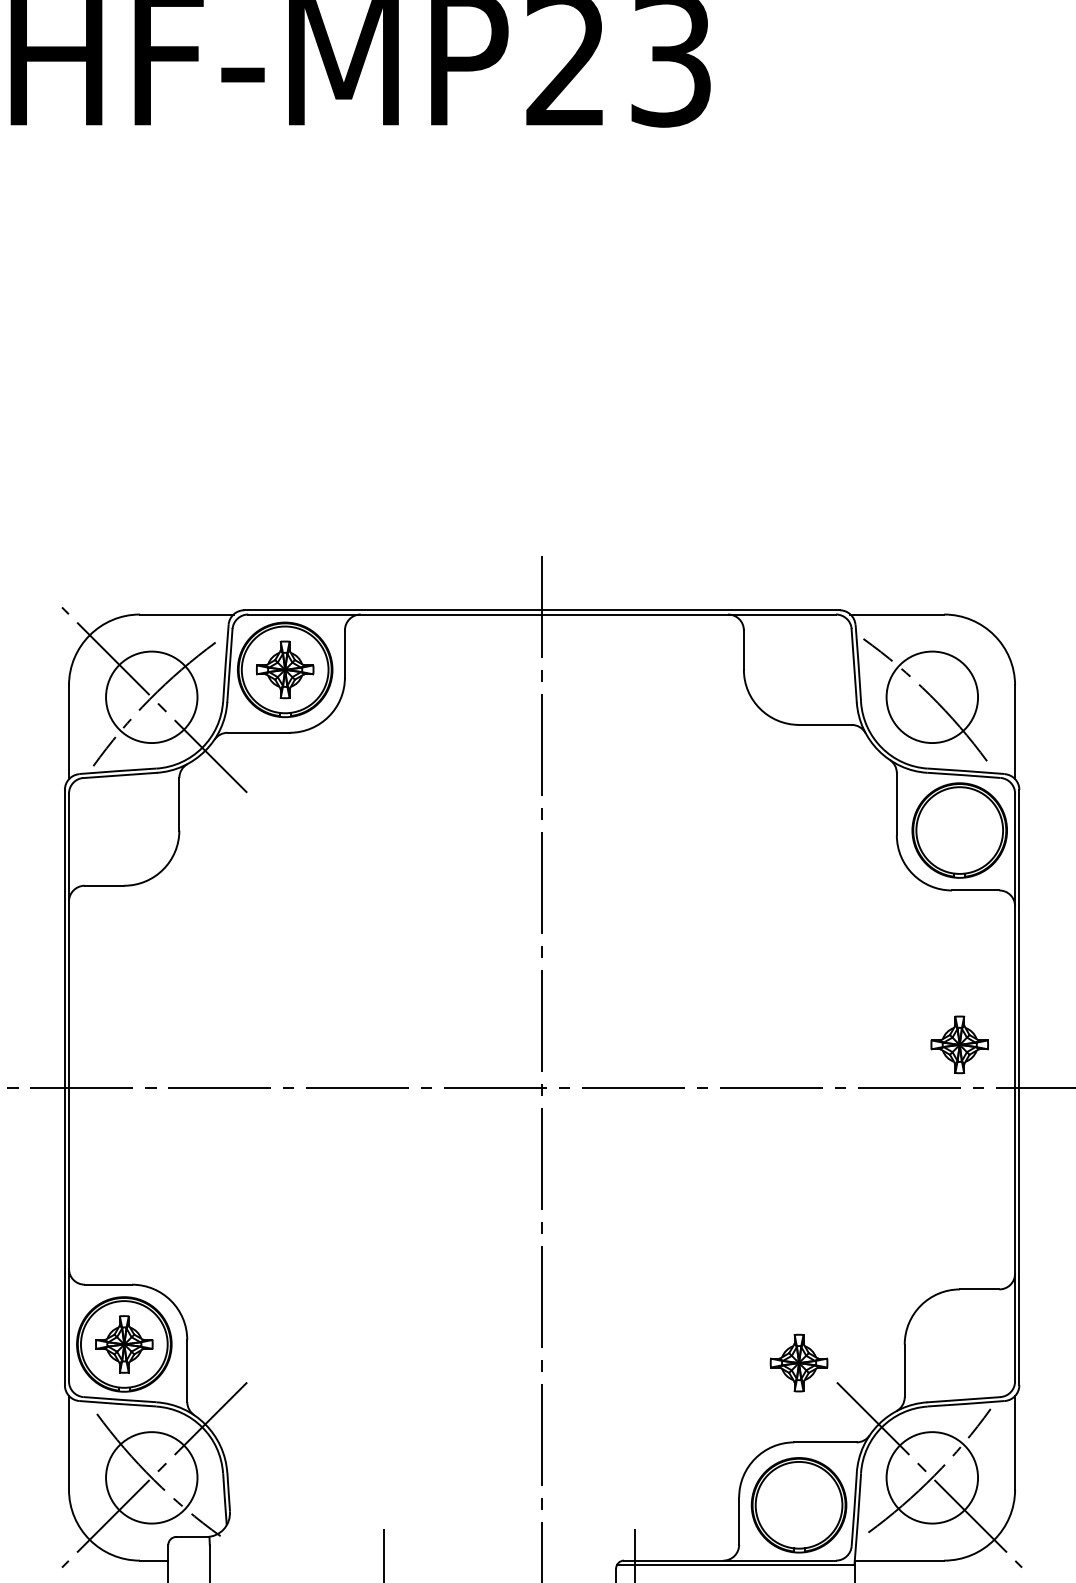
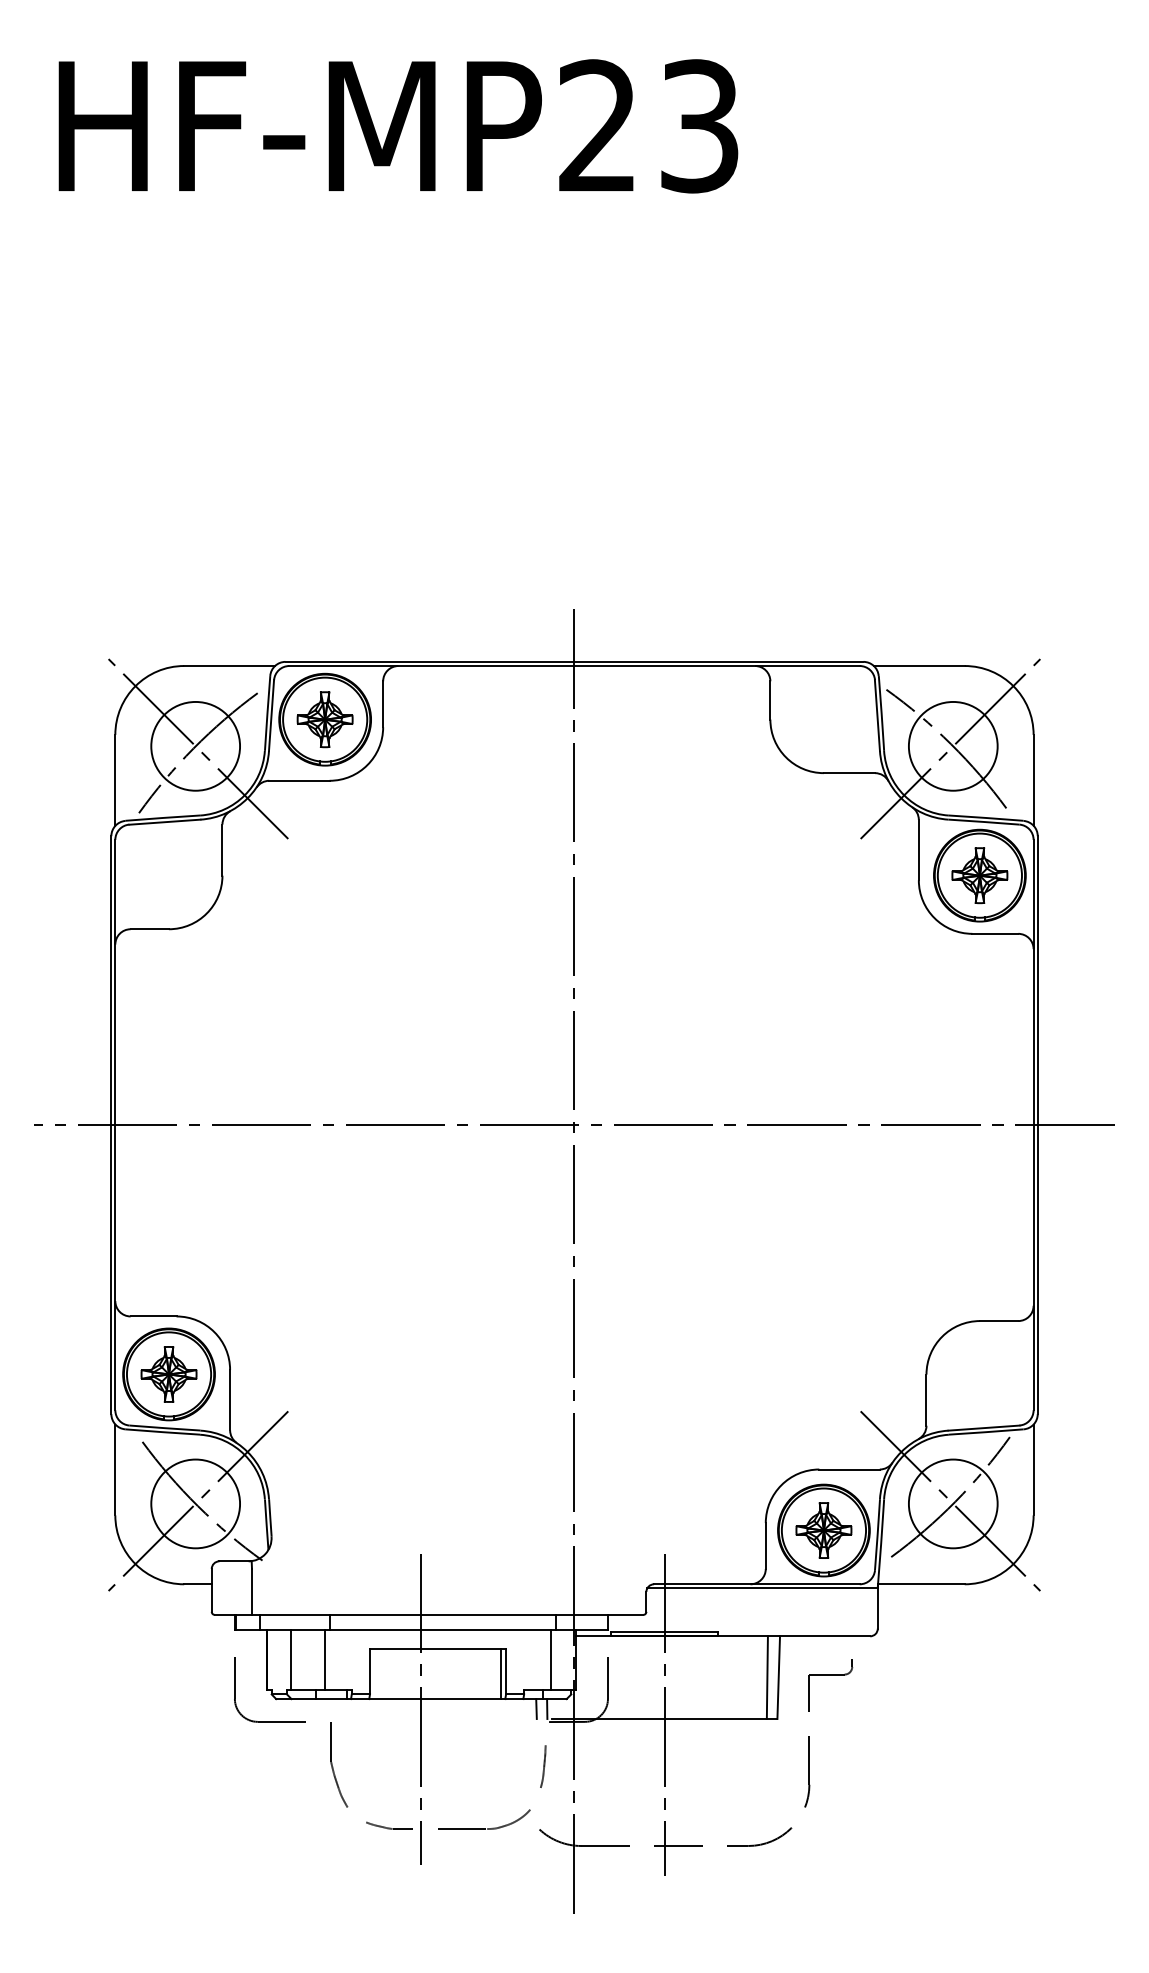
line: (929, 699) -> (950, 748), added
part: (959, 1044) -> (979, 875), moved
part: (798, 1363) -> (823, 1530), moved

